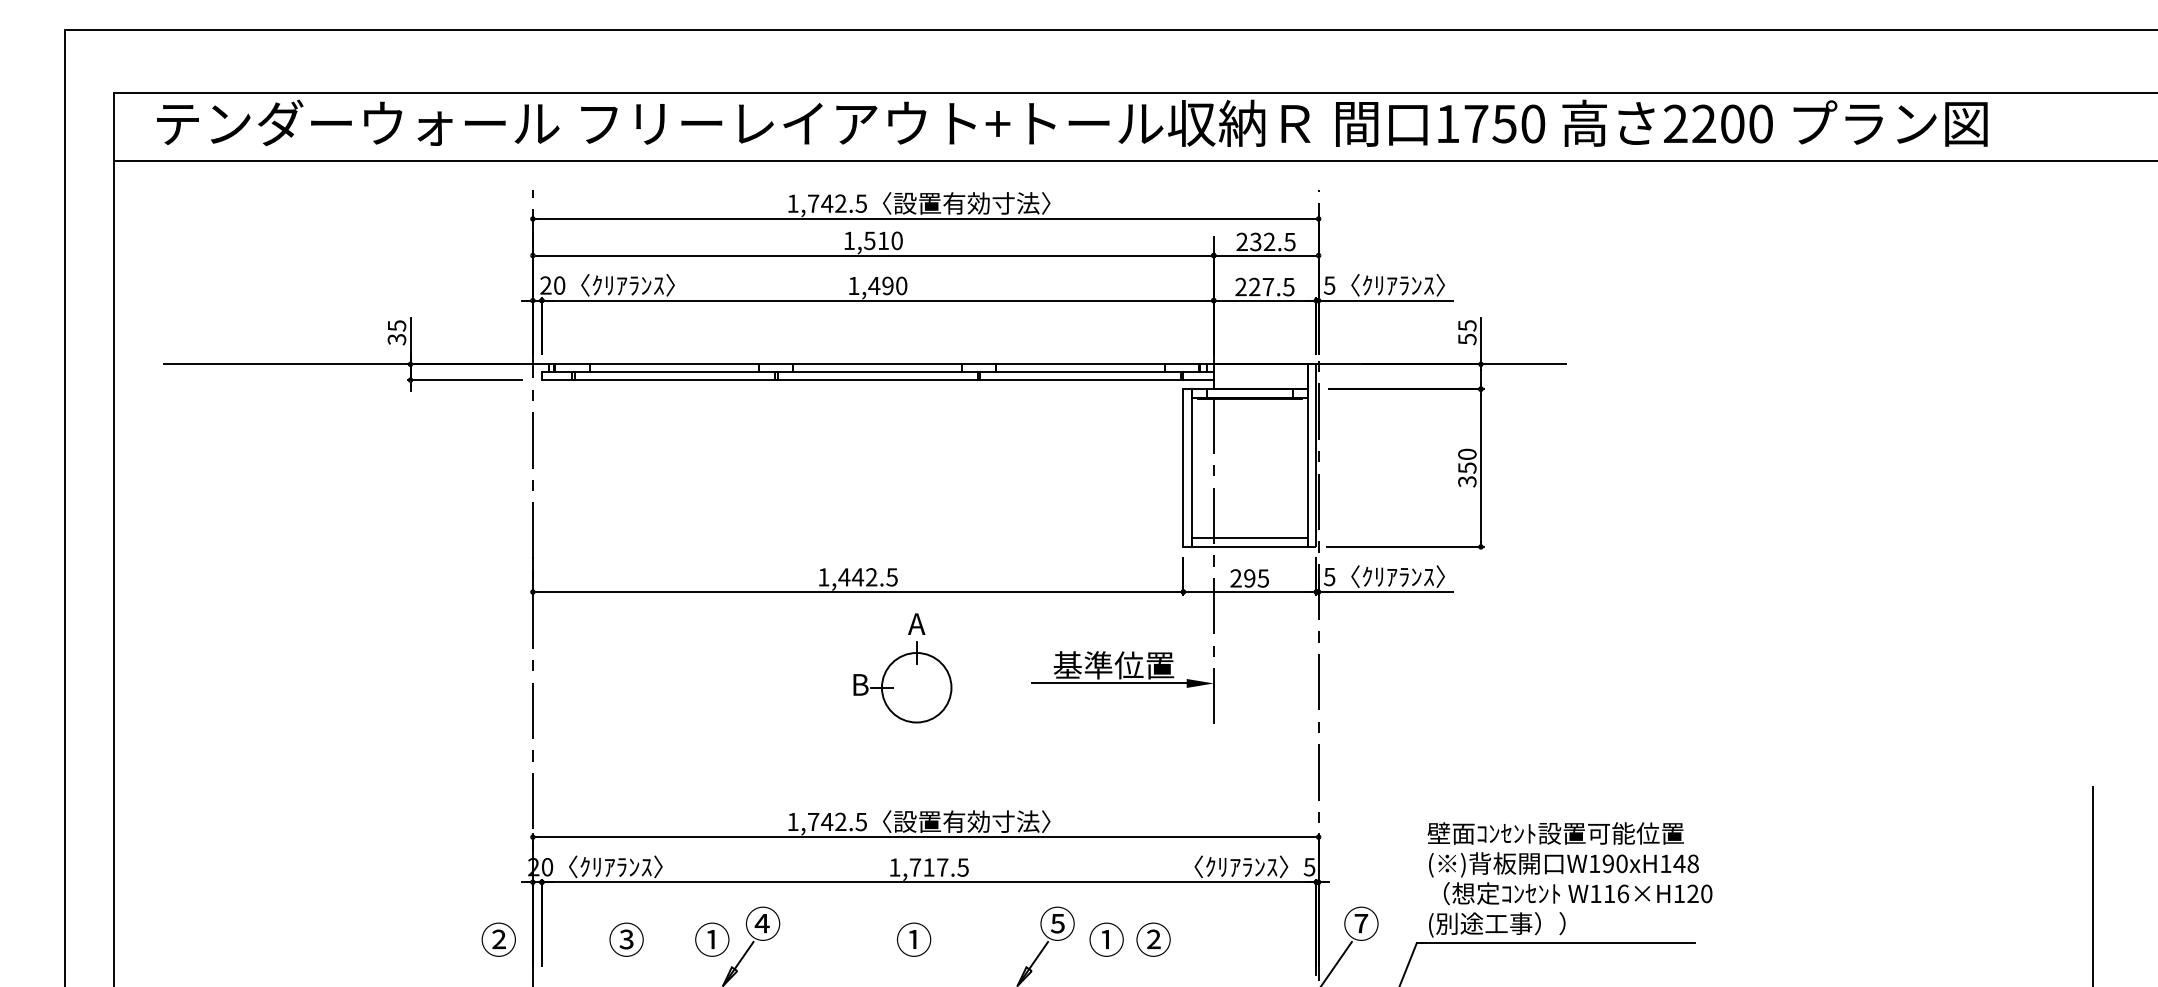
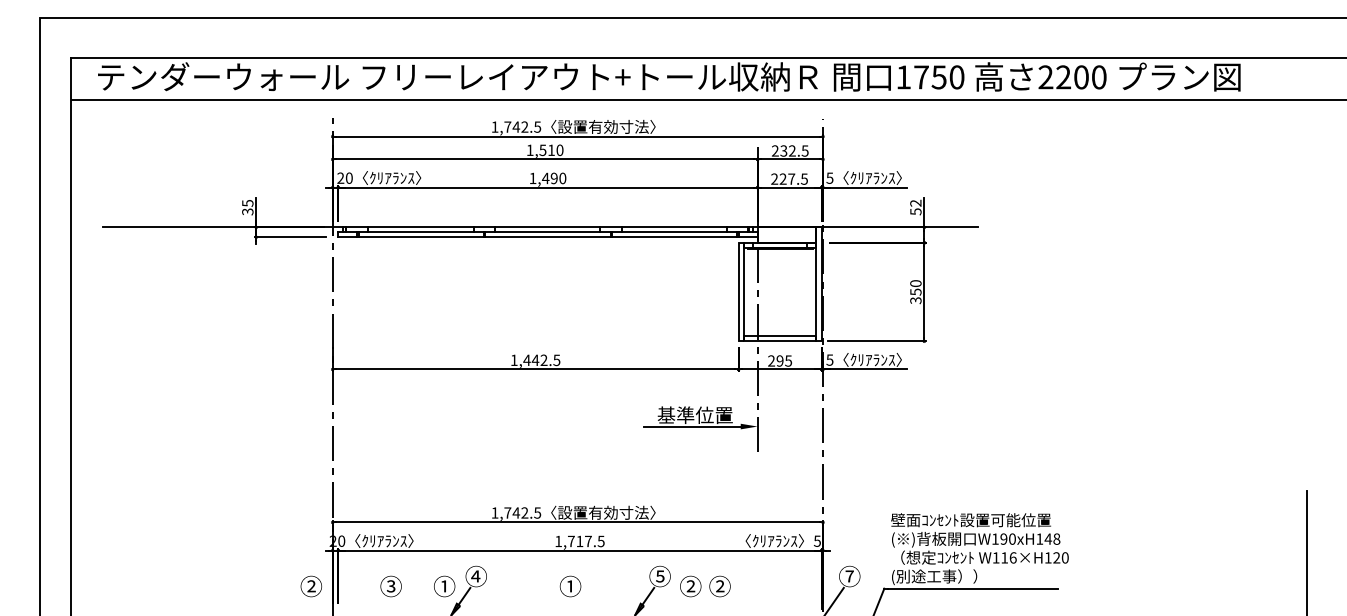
text: (1466, 324) -> (915, 202), 55 -> 52
part: (902, 667) -> (563, 416), removed
text: (1106, 939) -> (690, 586), ① -> ②

